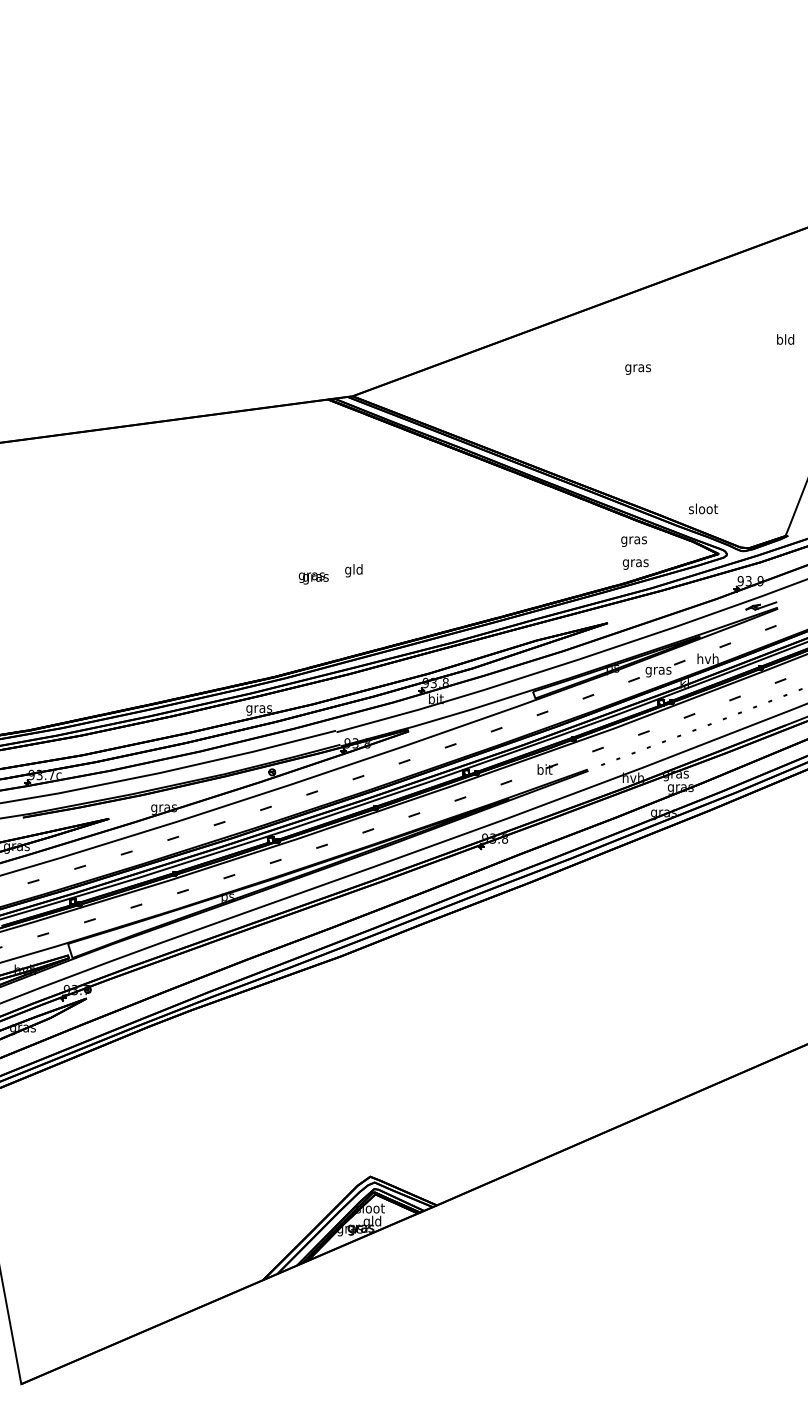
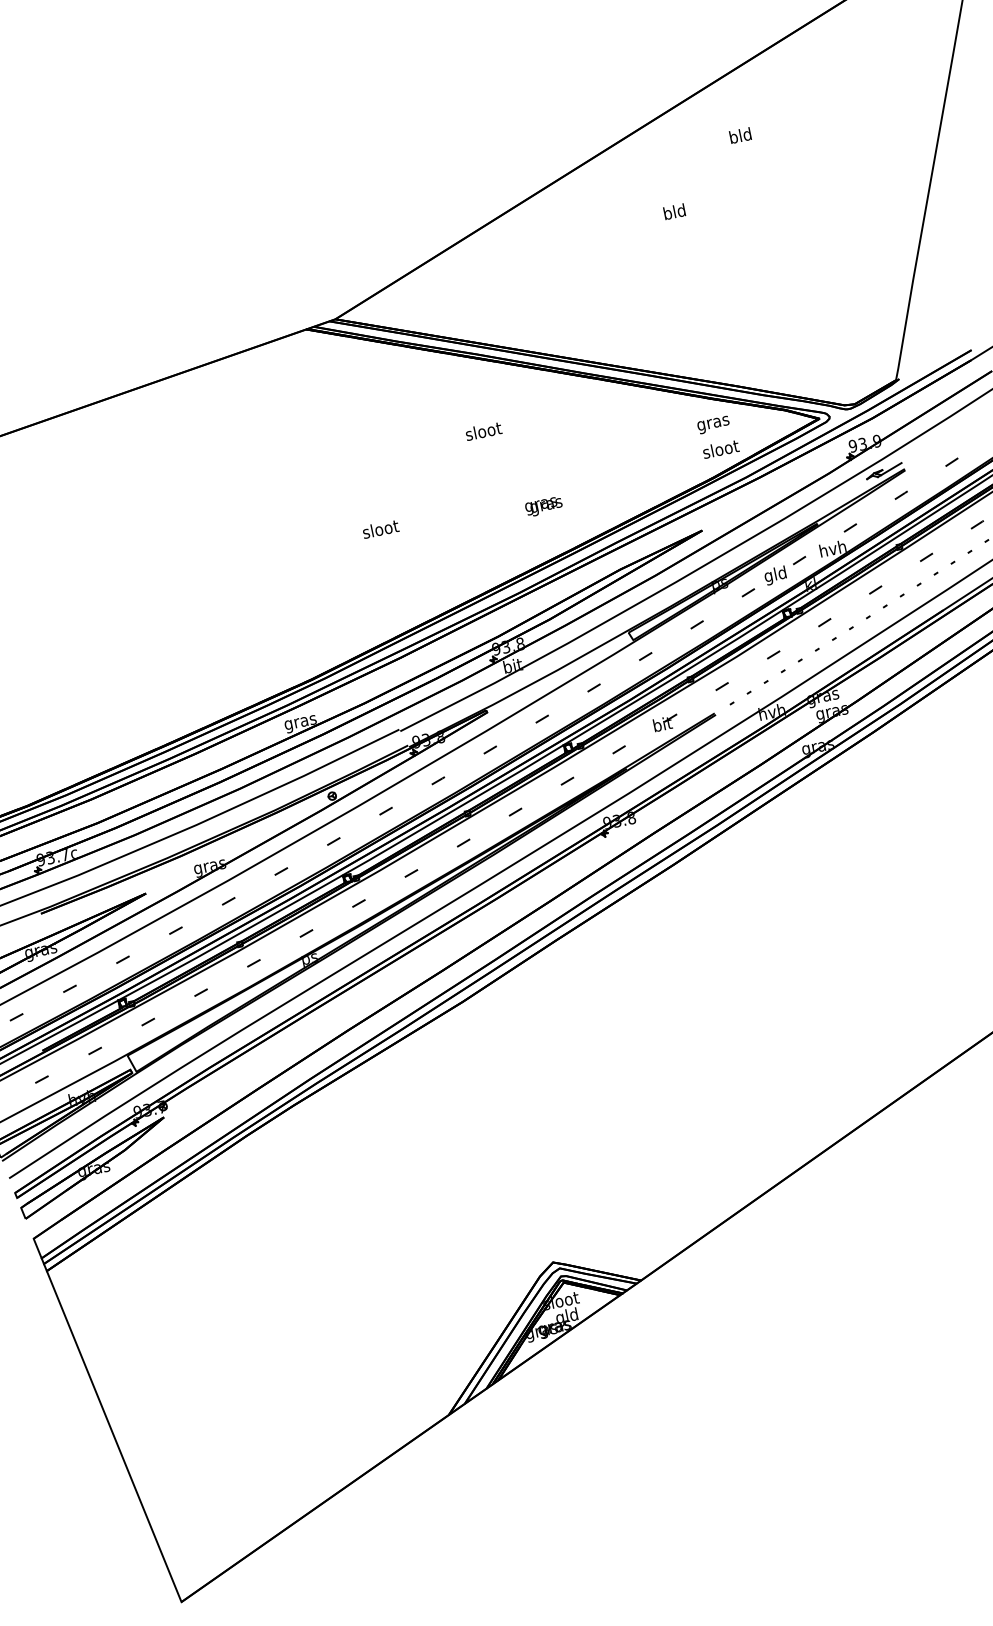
text: (785, 339) -> (740, 135), moved
text: (638, 367) -> (675, 212), gras -> bld
text: (703, 508) -> (483, 430), moved
text: (635, 562) -> (720, 449), gras -> sloot
text: (353, 570) -> (380, 530), gld -> sloot
text: (313, 578) -> (543, 506), moved
text: (658, 670) -> (775, 575), gras -> gld

